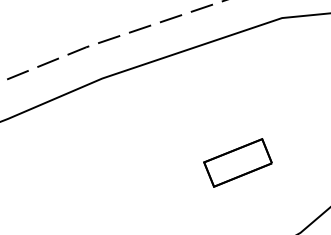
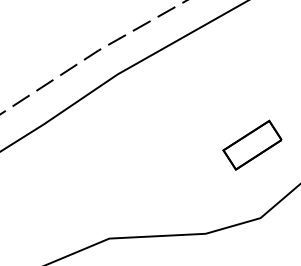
part: (238, 162) -> (252, 144), moved

